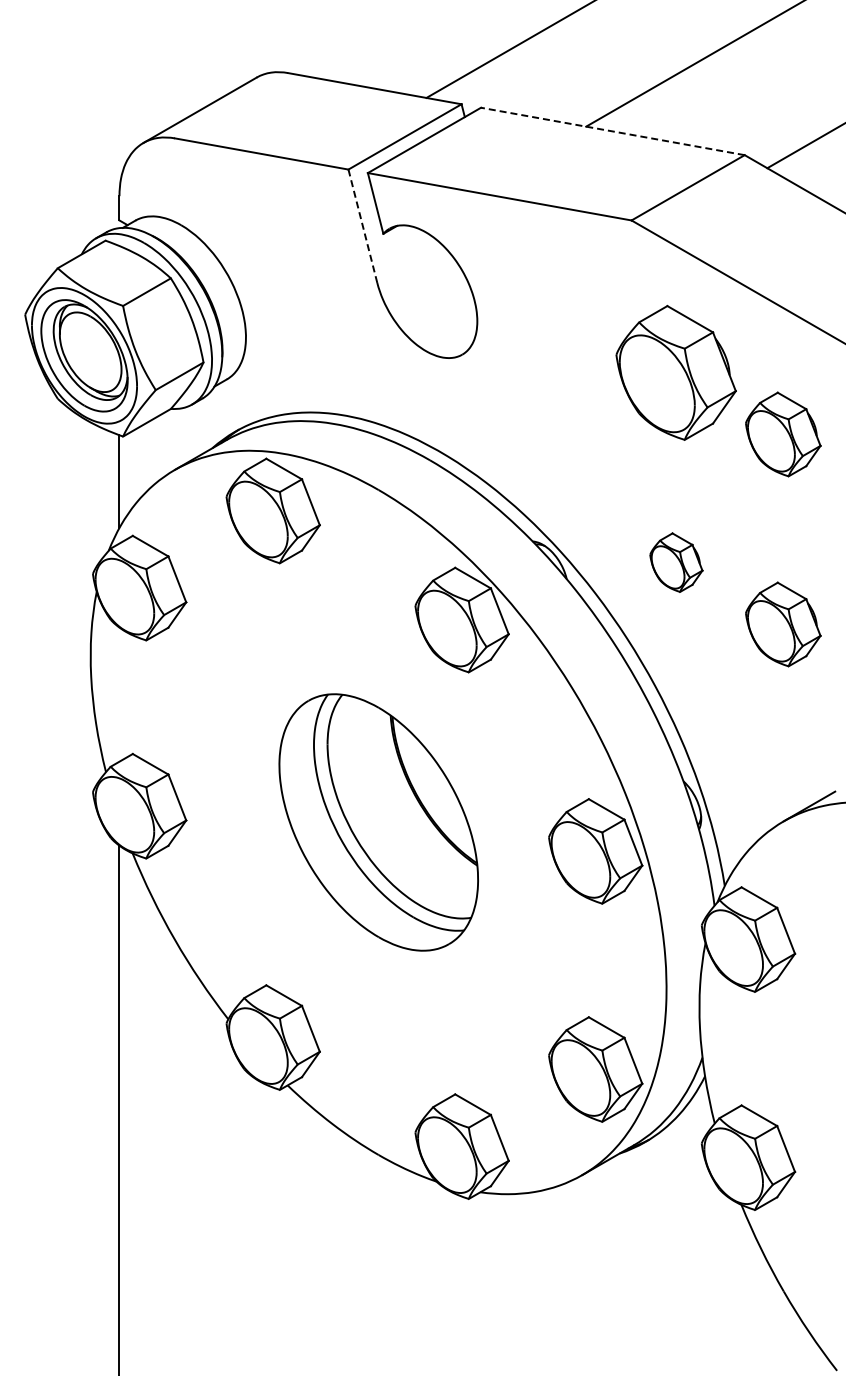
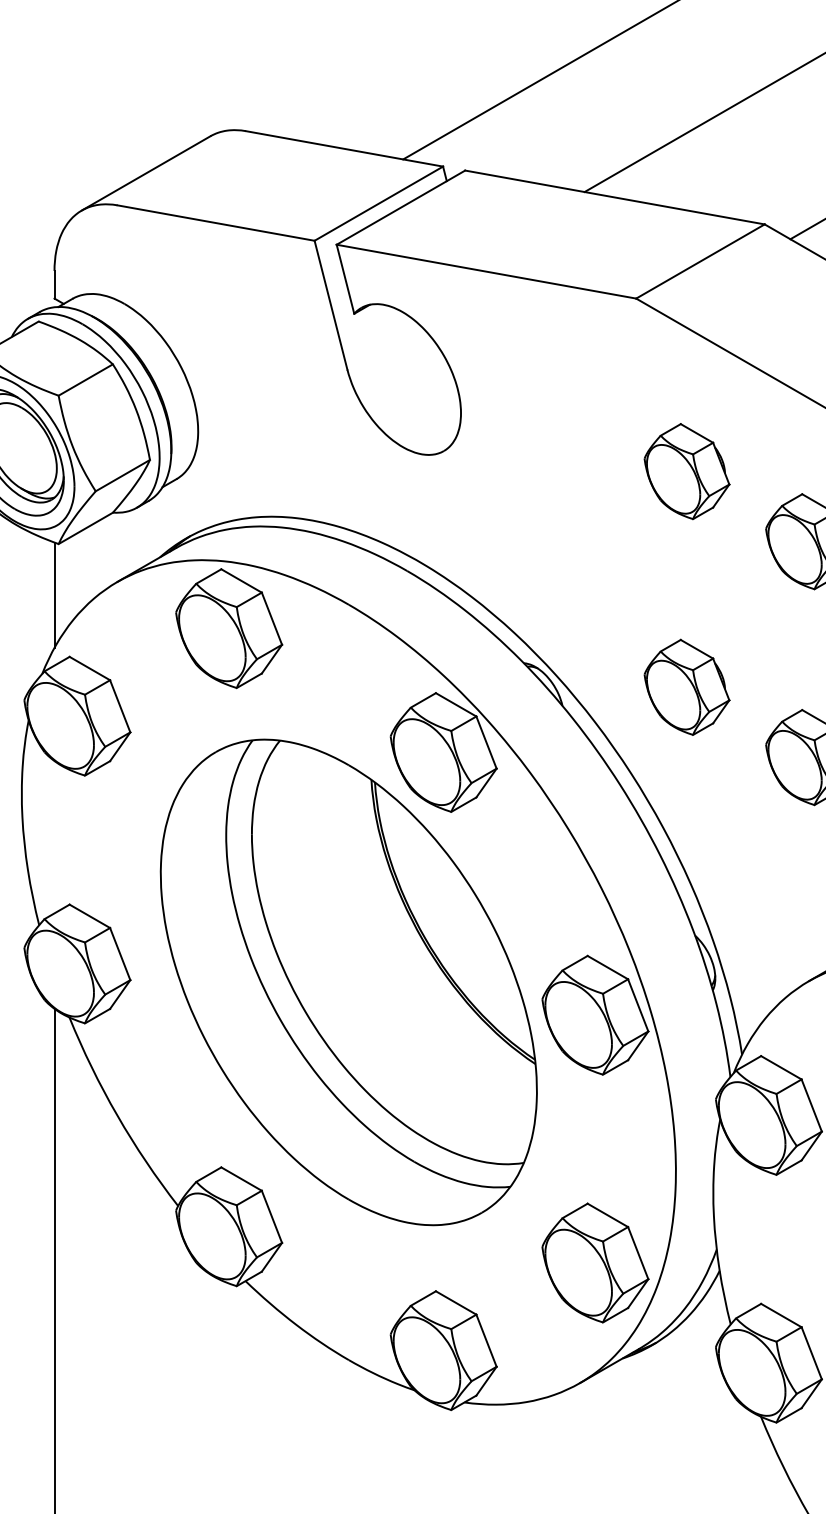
line: (612, 131) -> (614, 197), dashed -> solid
line: (362, 226) -> (330, 305), dashed -> solid
part: (676, 372) -> (687, 471), size x0.62
part: (676, 562) -> (687, 687), size x1.43
part: (378, 822) -> (348, 982), size x1.67

